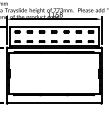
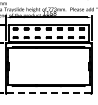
line: (53, 103) -> (48, 93), solid -> dashed

